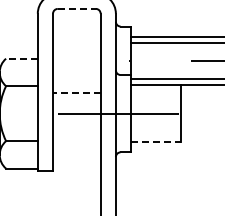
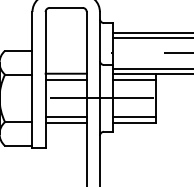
line: (77, 8) -> (66, 7), dashed -> solid
line: (21, 58) -> (18, 50), dashed -> solid
line: (76, 85) -> (65, 74), added
line: (76, 92) -> (65, 80), dashed -> solid
line: (155, 92) -> (134, 80), added
line: (76, 134) -> (65, 116), added
line: (155, 134) -> (134, 116), added
line: (76, 142) -> (65, 123), added
line: (155, 142) -> (134, 123), dashed -> solid

